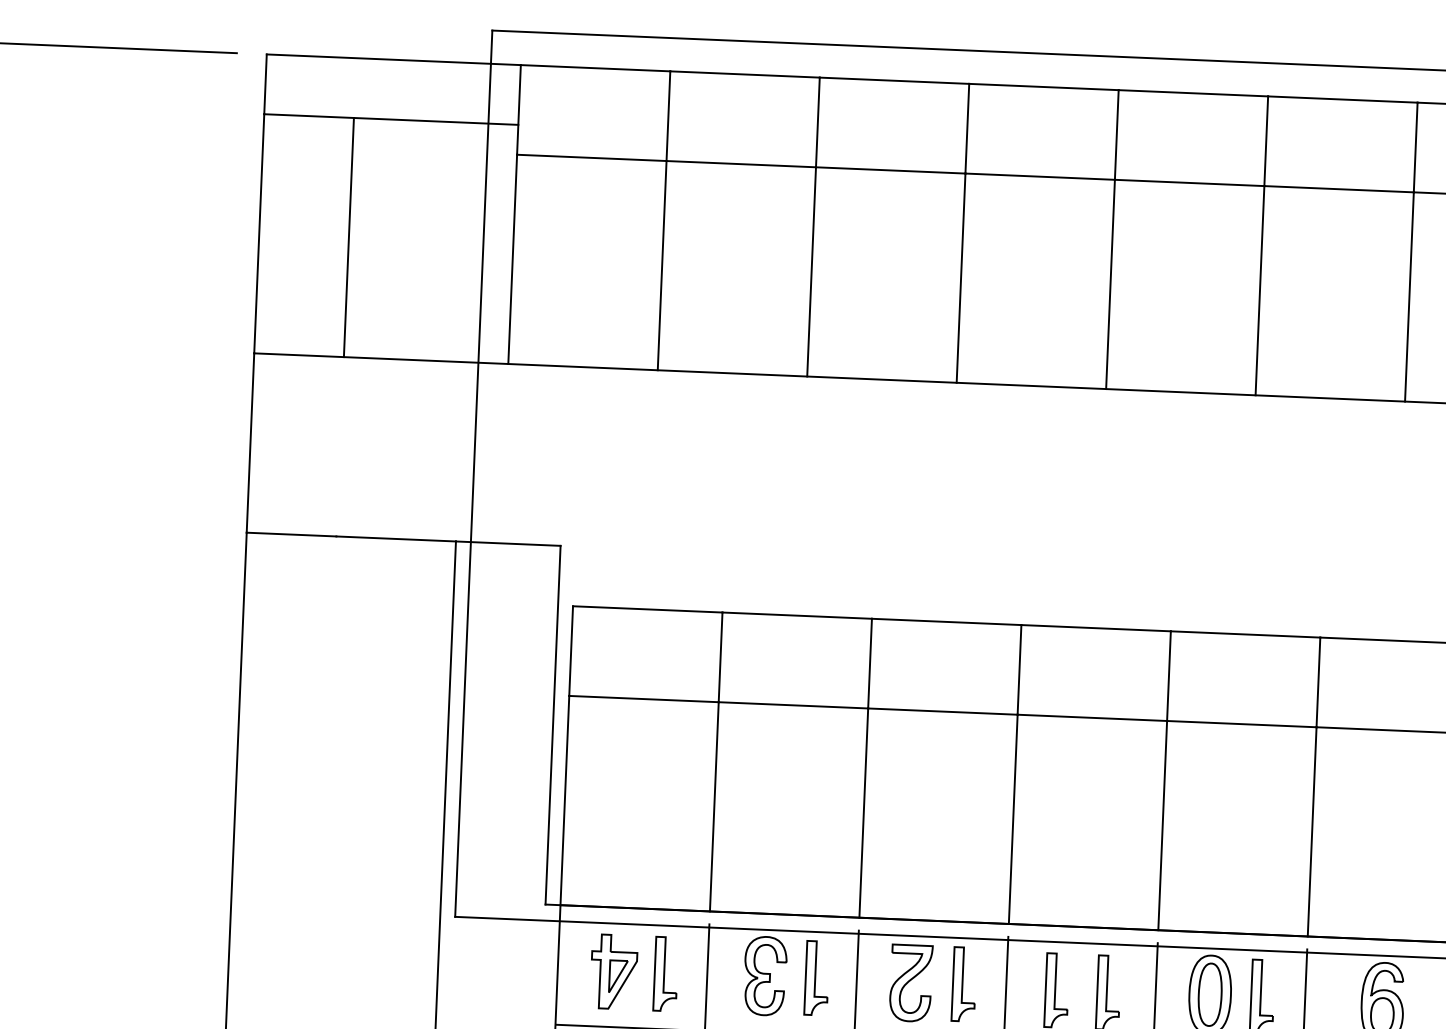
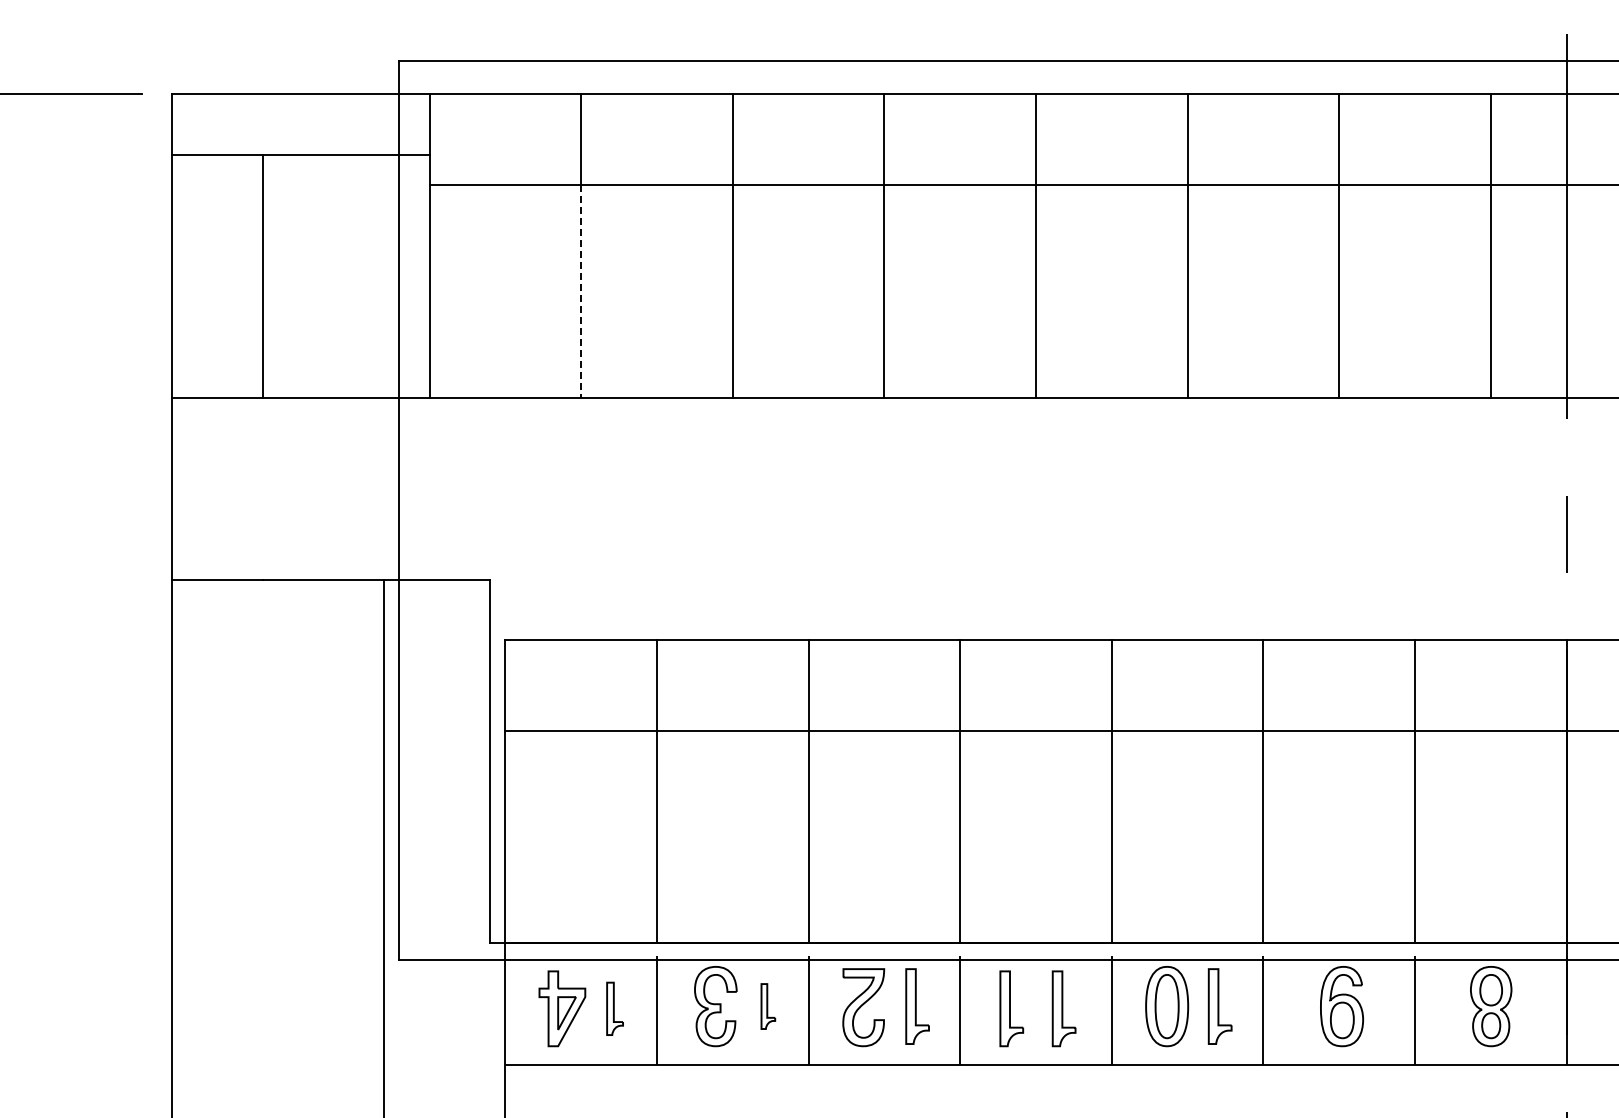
line: (662, 265) -> (581, 291), solid -> dashed
part: (665, 973) -> (614, 1008), size x0.7
part: (817, 978) -> (768, 1006), size x0.6

